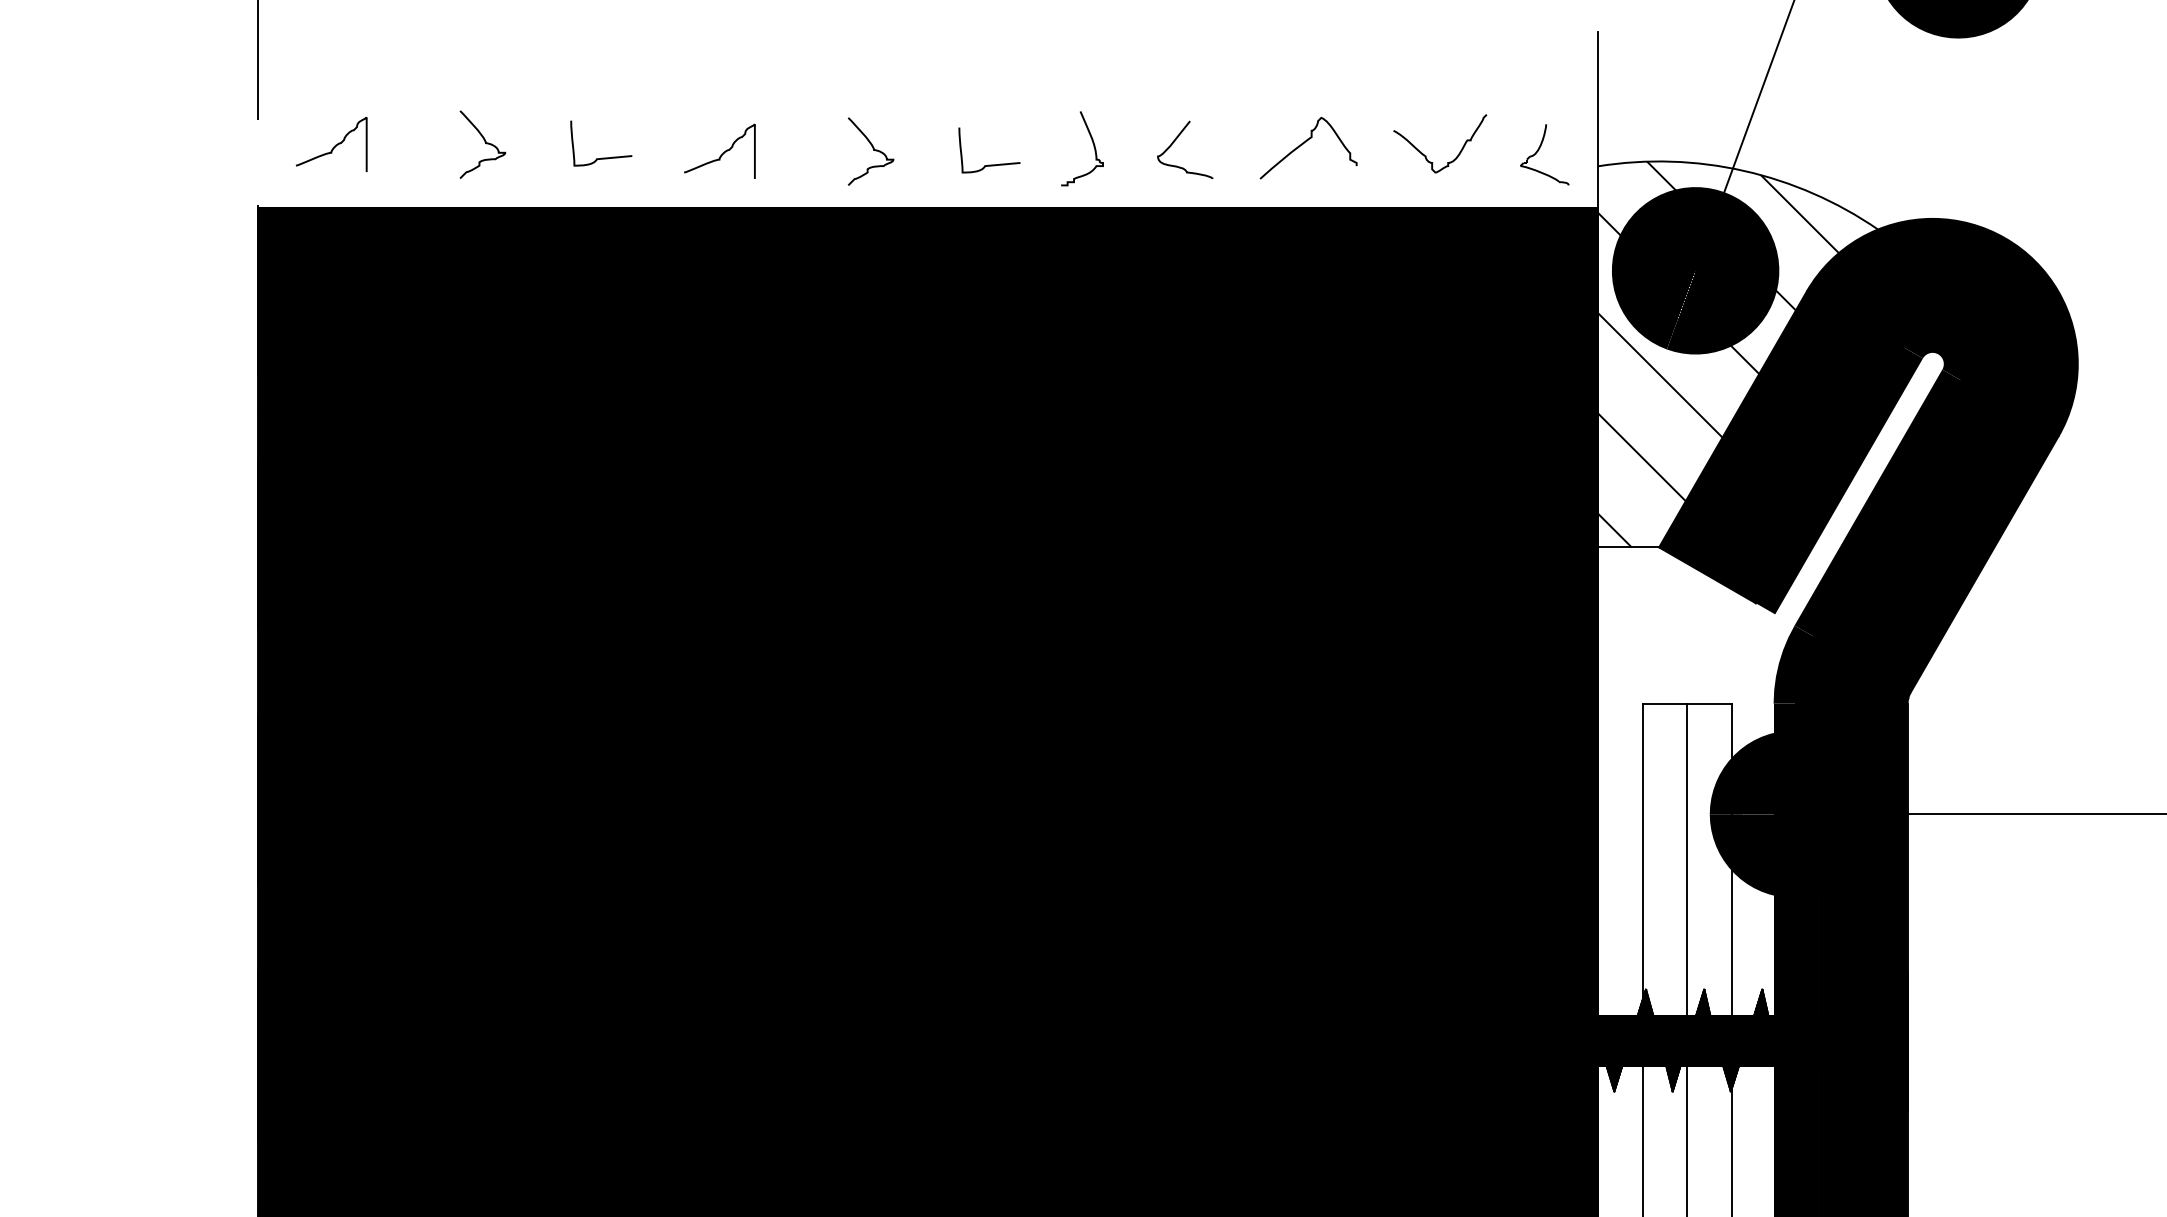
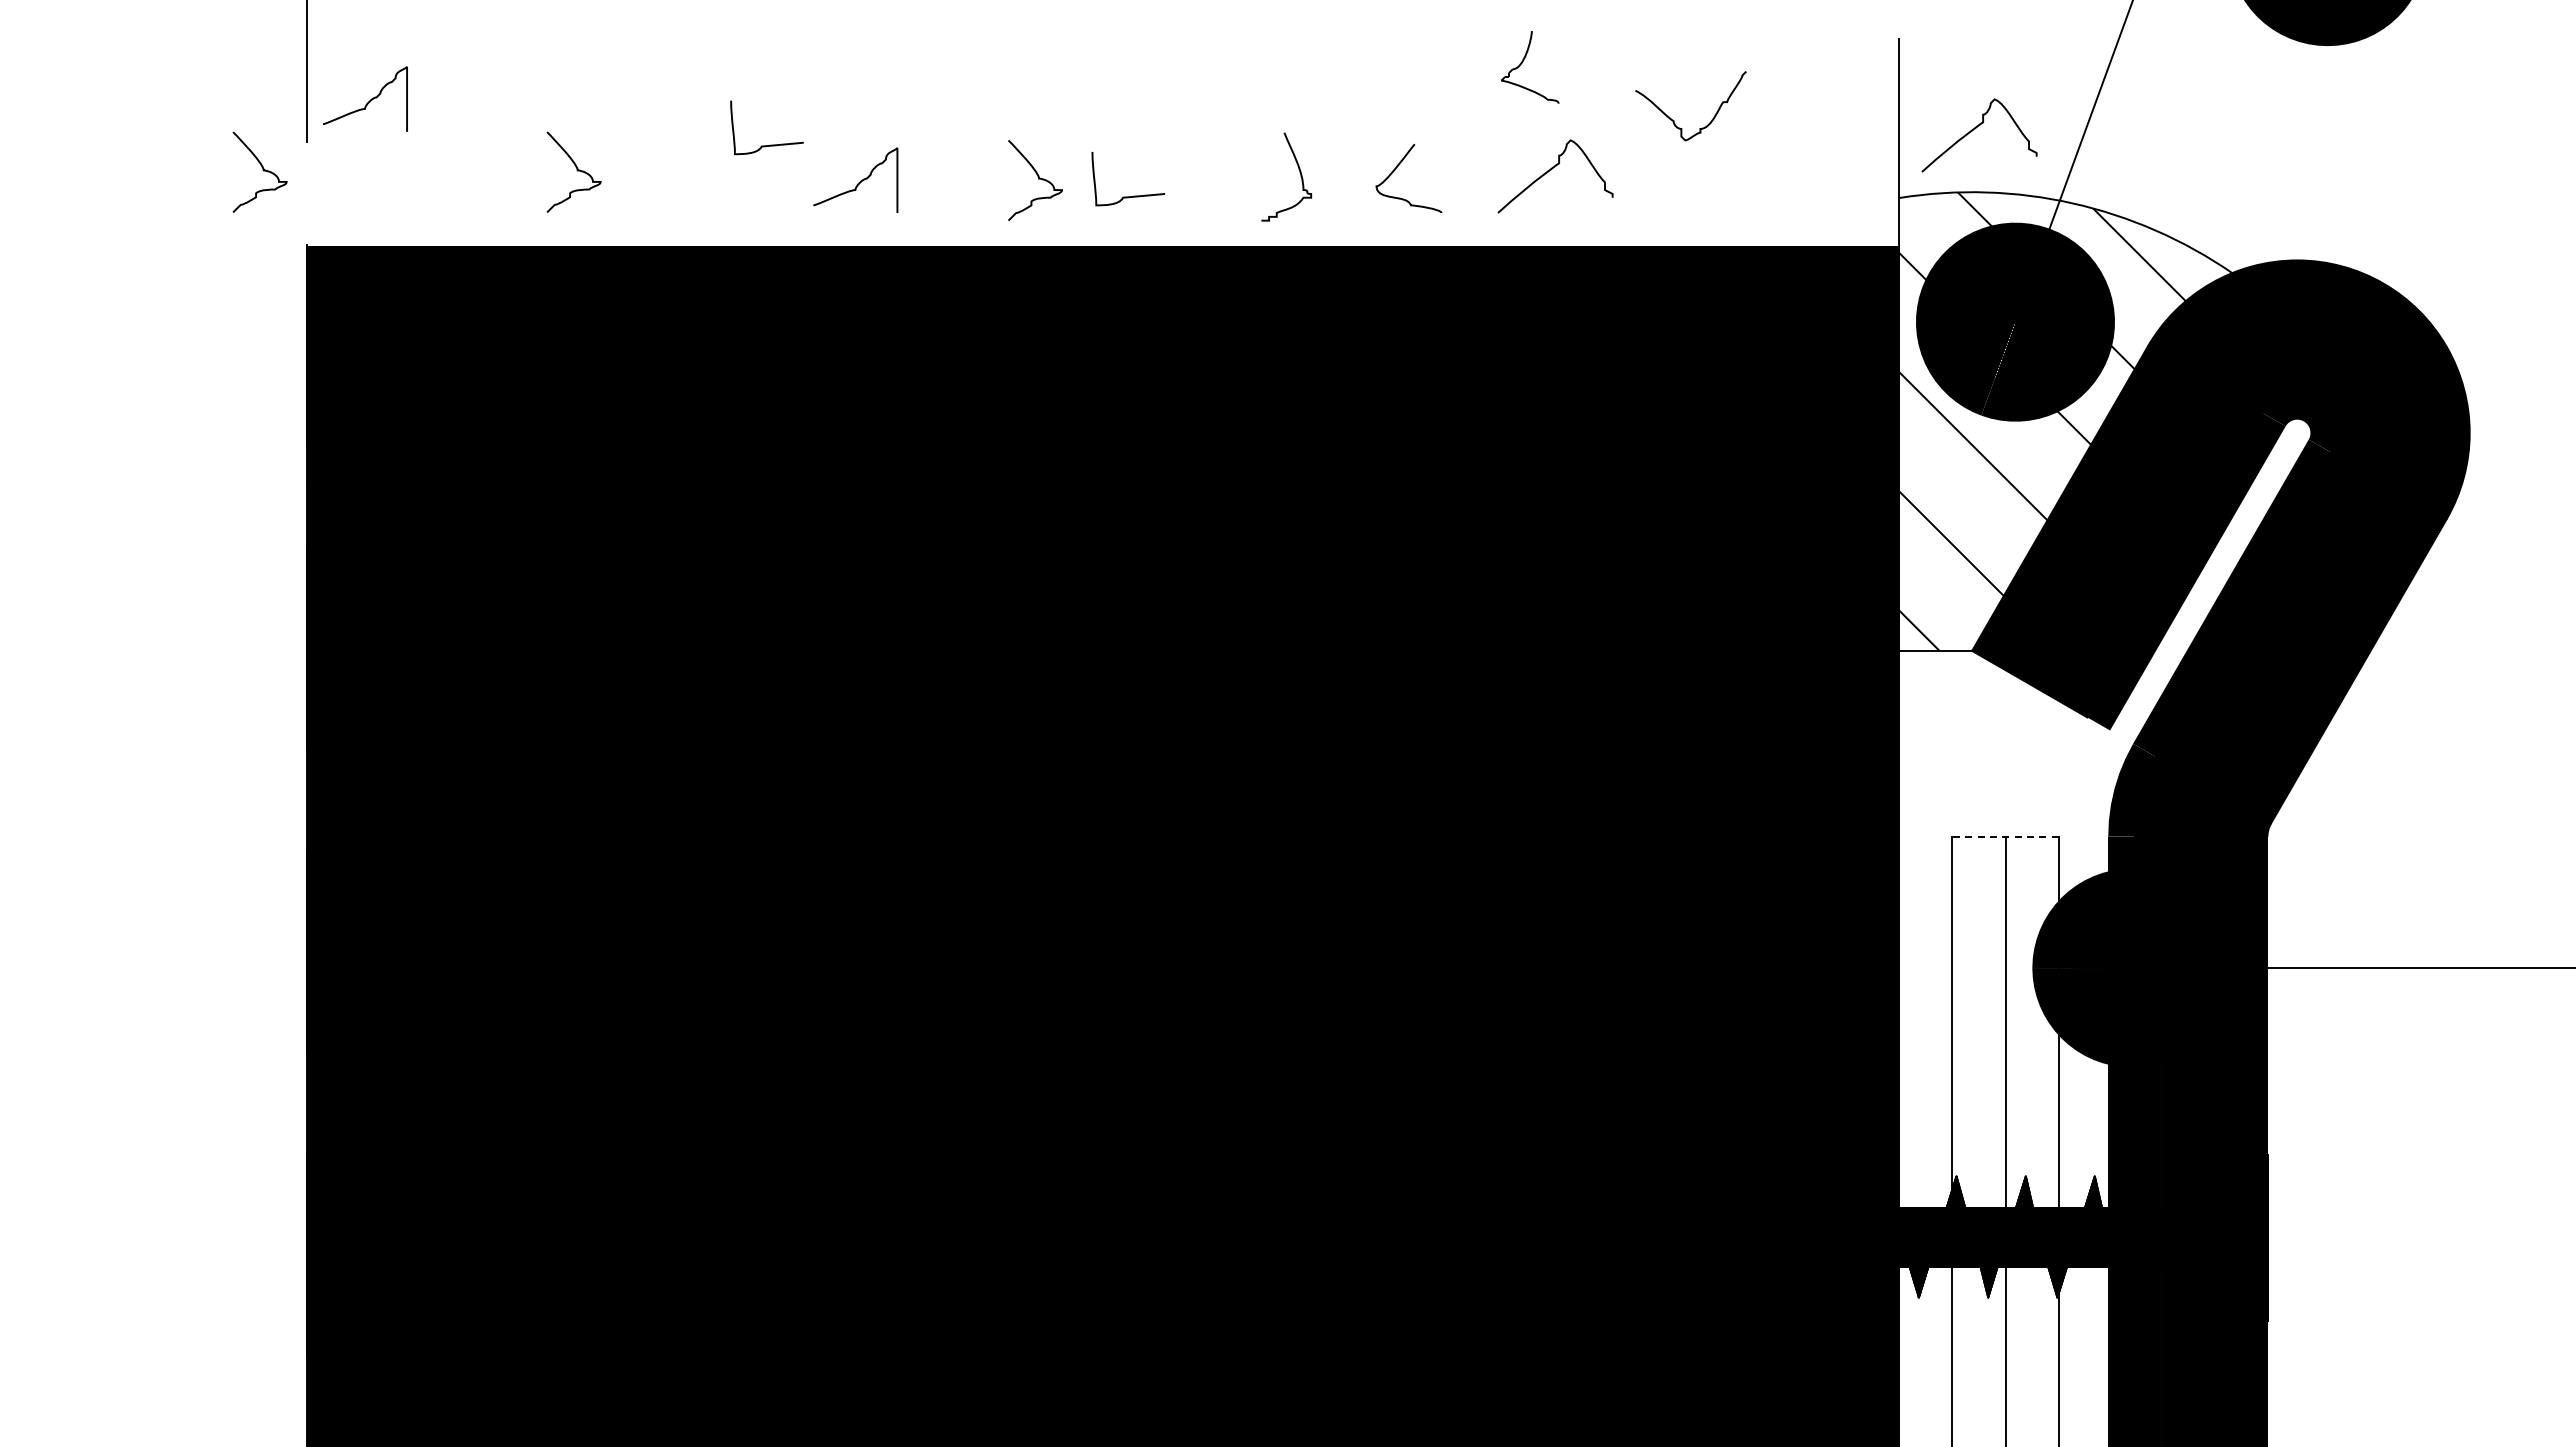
curve: (1661, 108) -> (1975, 129), added
curve: (220, 143) -> (262, 170), added
curve: (334, 146) -> (368, 101), moved
part: (1539, 150) -> (1523, 62), moved
curve: (1426, 155) -> (1674, 120), moved
curve: (604, 157) -> (770, 144), moved
curve: (993, 164) -> (1133, 195), moved
line: (1687, 703) -> (2005, 836), solid -> dashed

